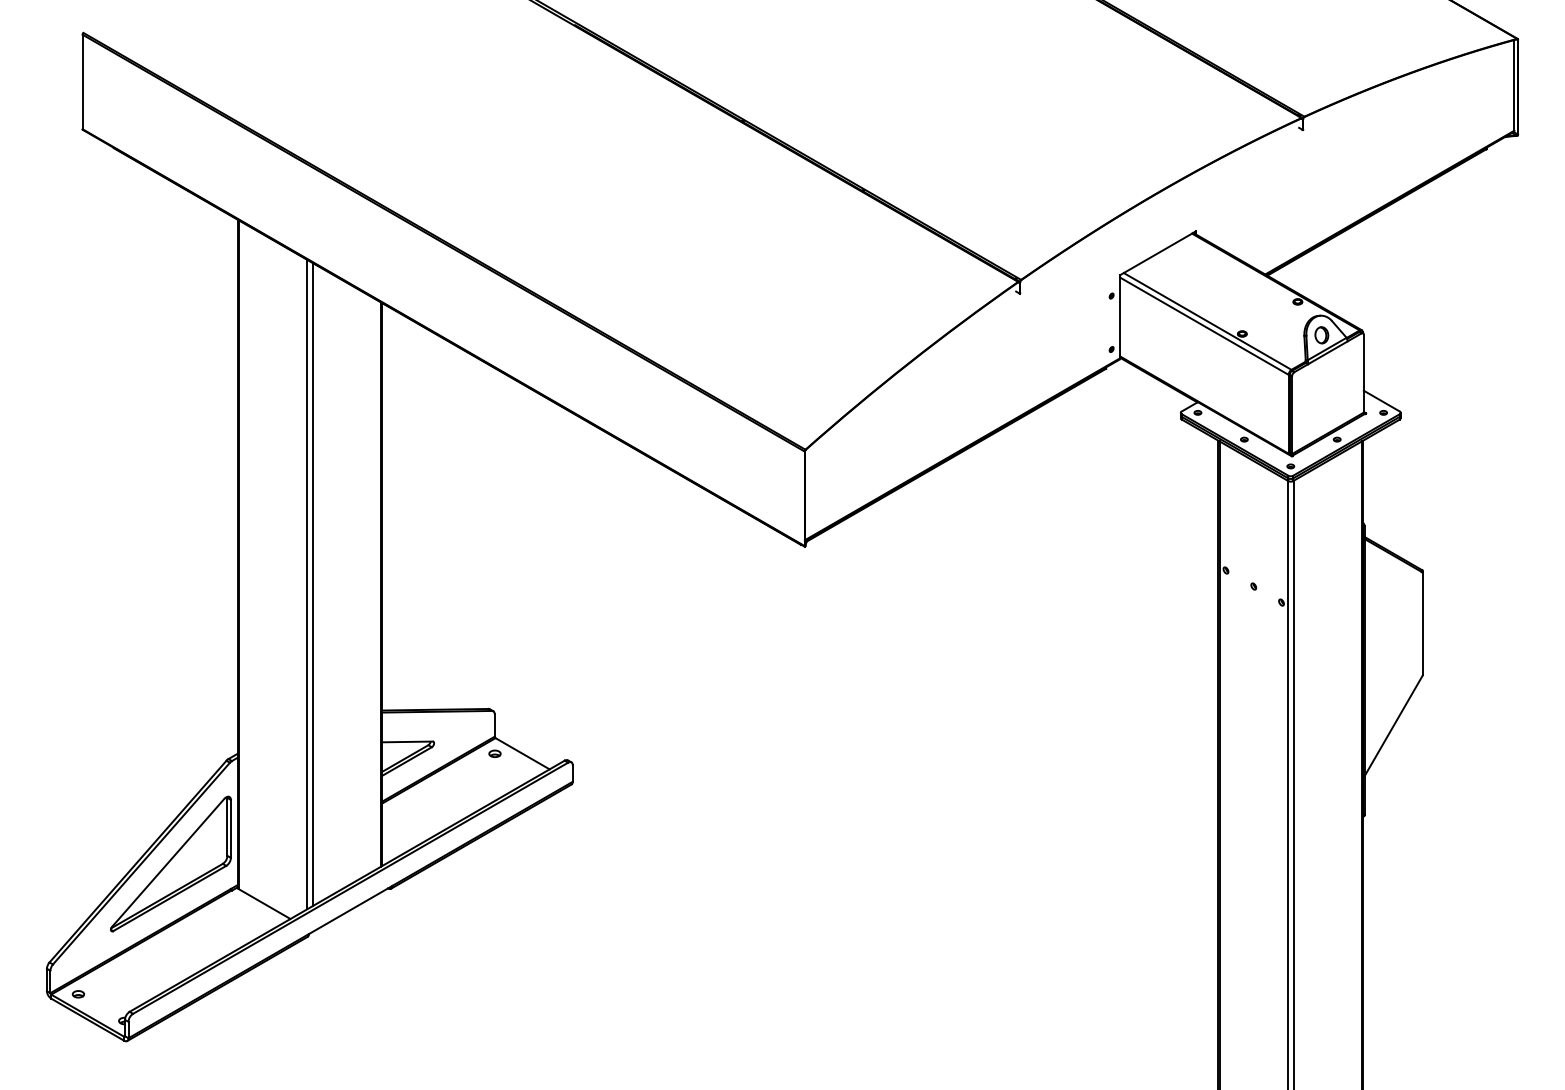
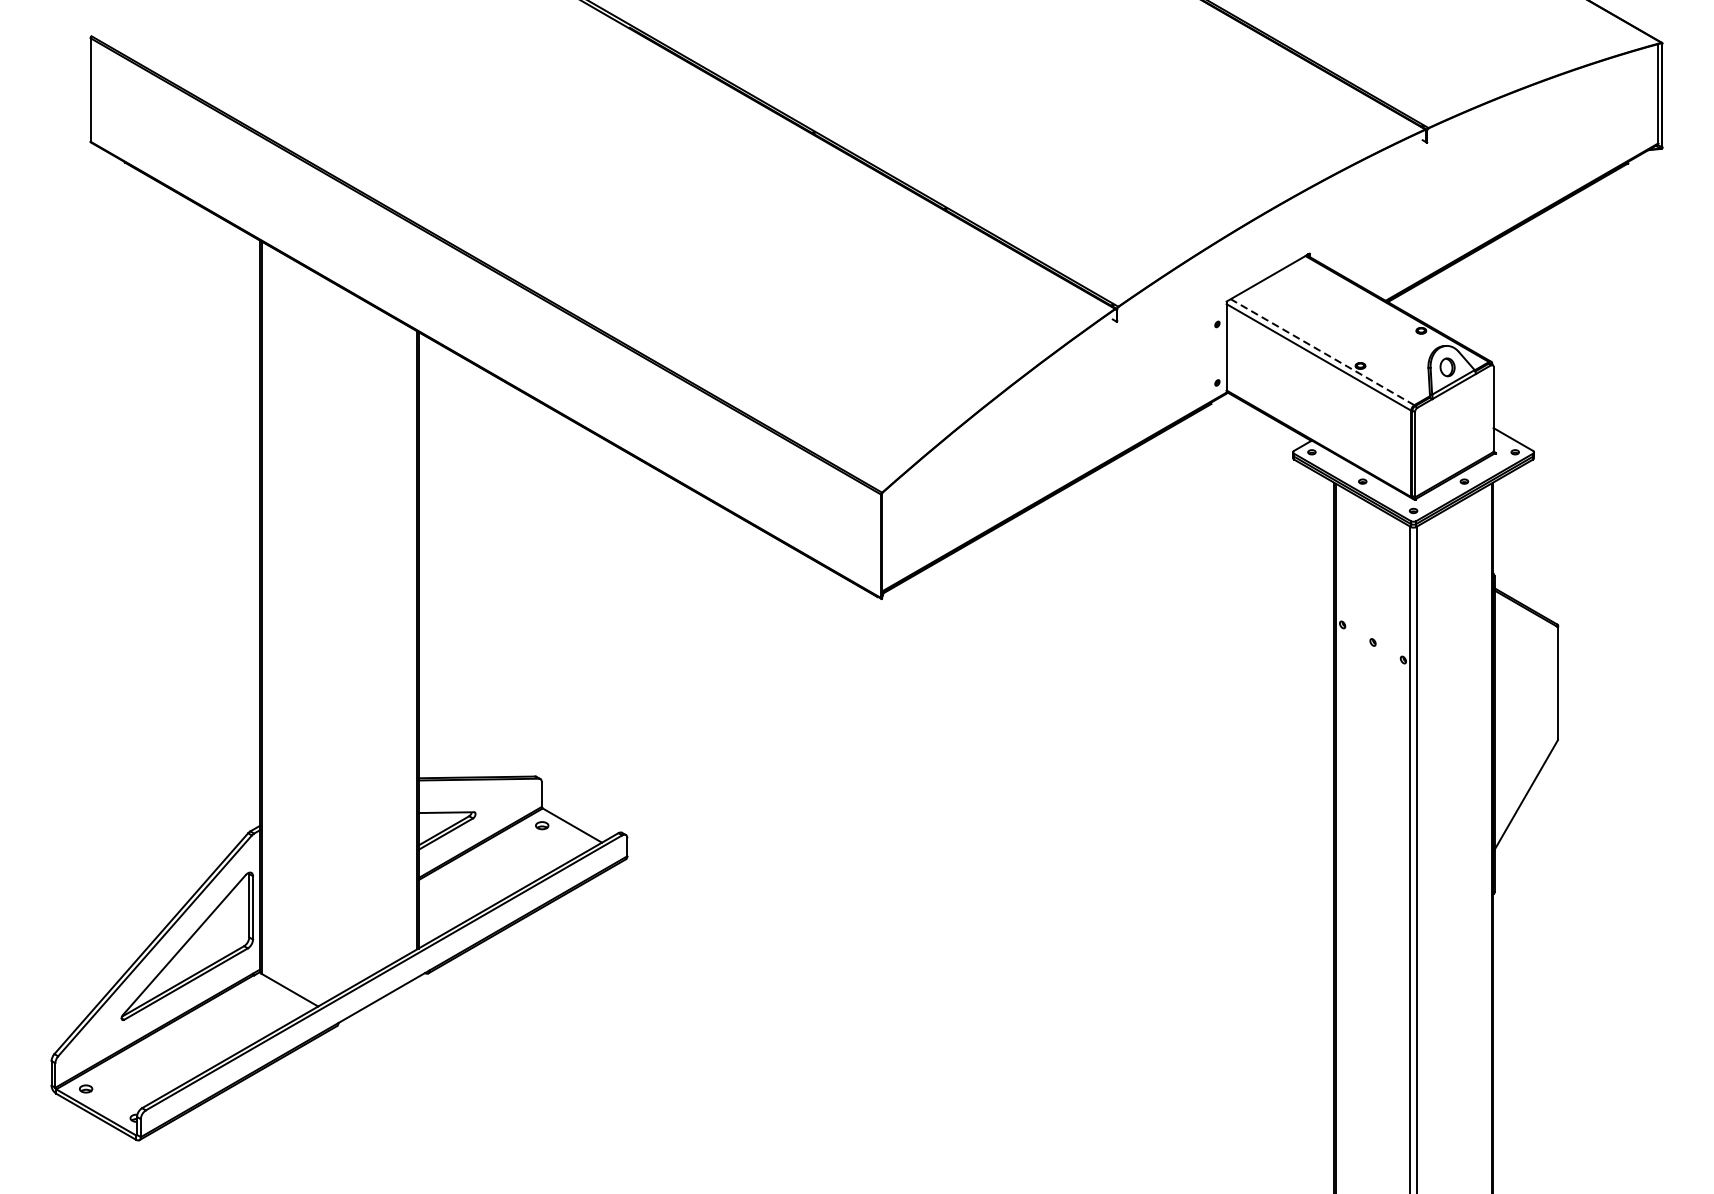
line: (1207, 321) -> (1322, 352), solid -> dashed
line: (306, 584) -> (335, 640), removed
line: (312, 584) -> (342, 640), removed

